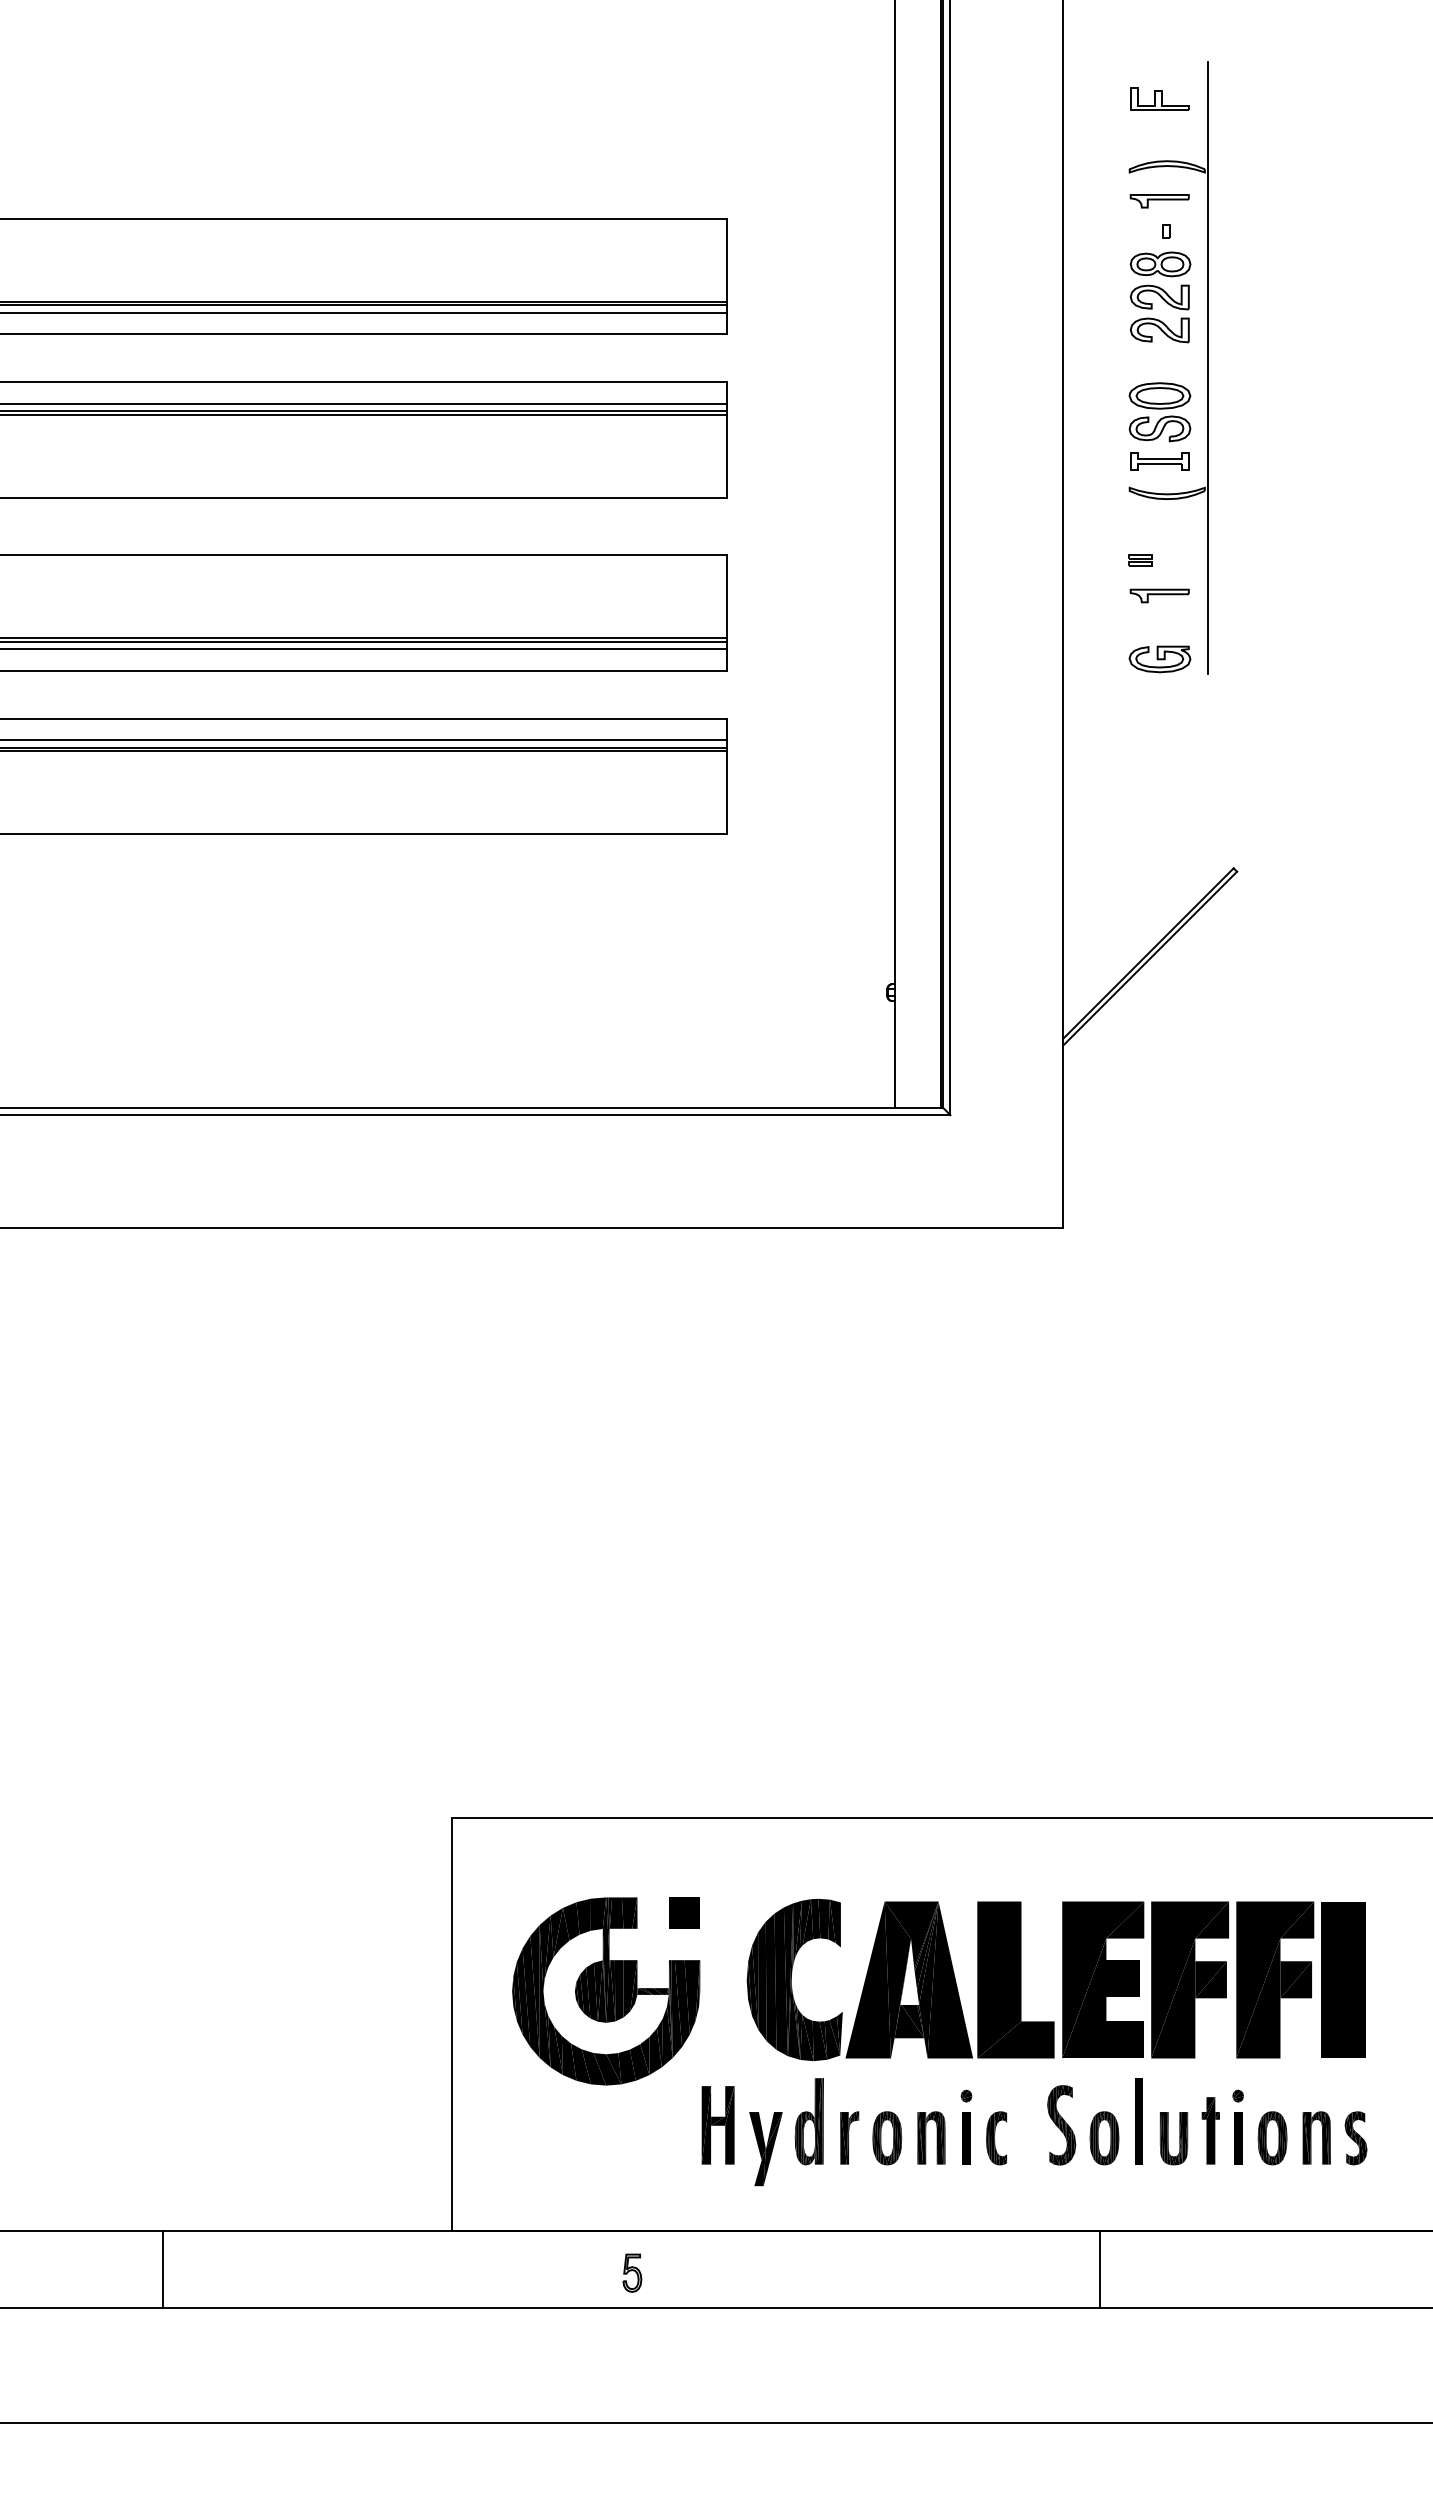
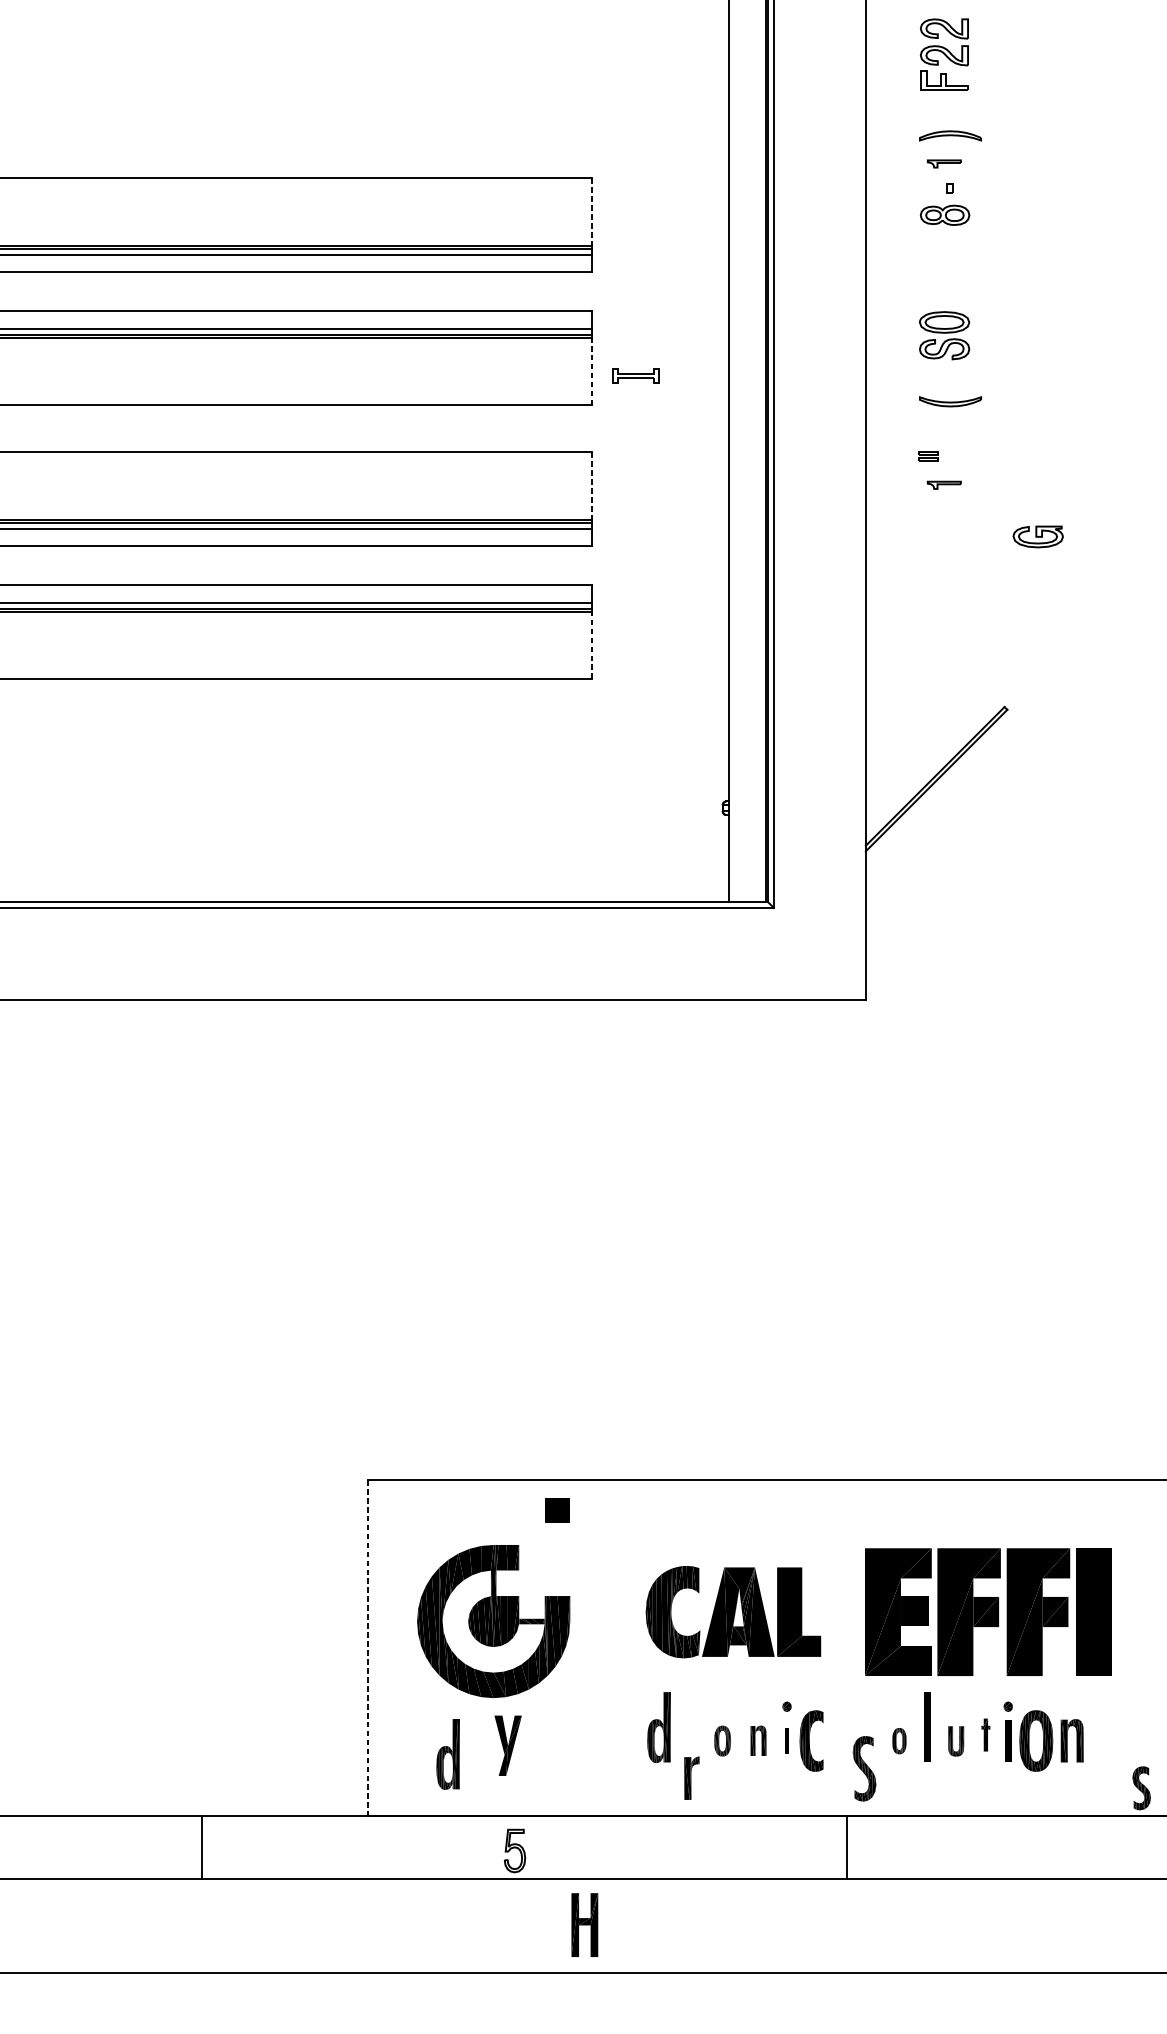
part: (1159, 201) -> (944, 164), size x0.7
line: (726, 260) -> (591, 212), solid -> dashed
part: (1158, 319) -> (943, 46), moved
line: (1208, 368) -> (984, 300), removed
line: (726, 455) -> (591, 370), solid -> dashed
part: (1159, 461) -> (635, 375), moved
part: (1159, 595) -> (944, 484), size x0.7
line: (726, 597) -> (591, 486), solid -> dashed
part: (1159, 659) -> (1037, 537), moved
line: (726, 792) -> (591, 645), solid -> dashed
part: (684, 1912) -> (557, 1509), moved
part: (900, 1979) -> (733, 1611), size x0.7
line: (451, 2024) -> (367, 1648), solid -> dashed
part: (717, 2125) -> (584, 1925), moved
part: (1061, 2125) -> (864, 1768), moved
part: (1210, 2130) -> (985, 1734), size x0.6
part: (849, 2137) -> (691, 1777), moved
part: (931, 2137) -> (758, 1740), size x0.7
part: (887, 2138) -> (722, 1741), size x0.7
part: (966, 2138) -> (787, 1741), size x0.6
part: (996, 2138) -> (811, 1741), size x1.4
part: (1104, 2138) -> (899, 1741), size x0.6
part: (1174, 2138) -> (956, 1741), size x0.7
part: (1272, 2138) -> (1036, 1741), size x1.4
part: (1355, 2138) -> (1141, 1788), moved
part: (765, 2149) -> (507, 1746), moved
part: (549, 2154) -> (447, 1754), added
line: (163, 2268) -> (201, 1847), moved
line: (1100, 2268) -> (847, 1847), moved
part: (632, 2272) -> (515, 1850), size x1.4

